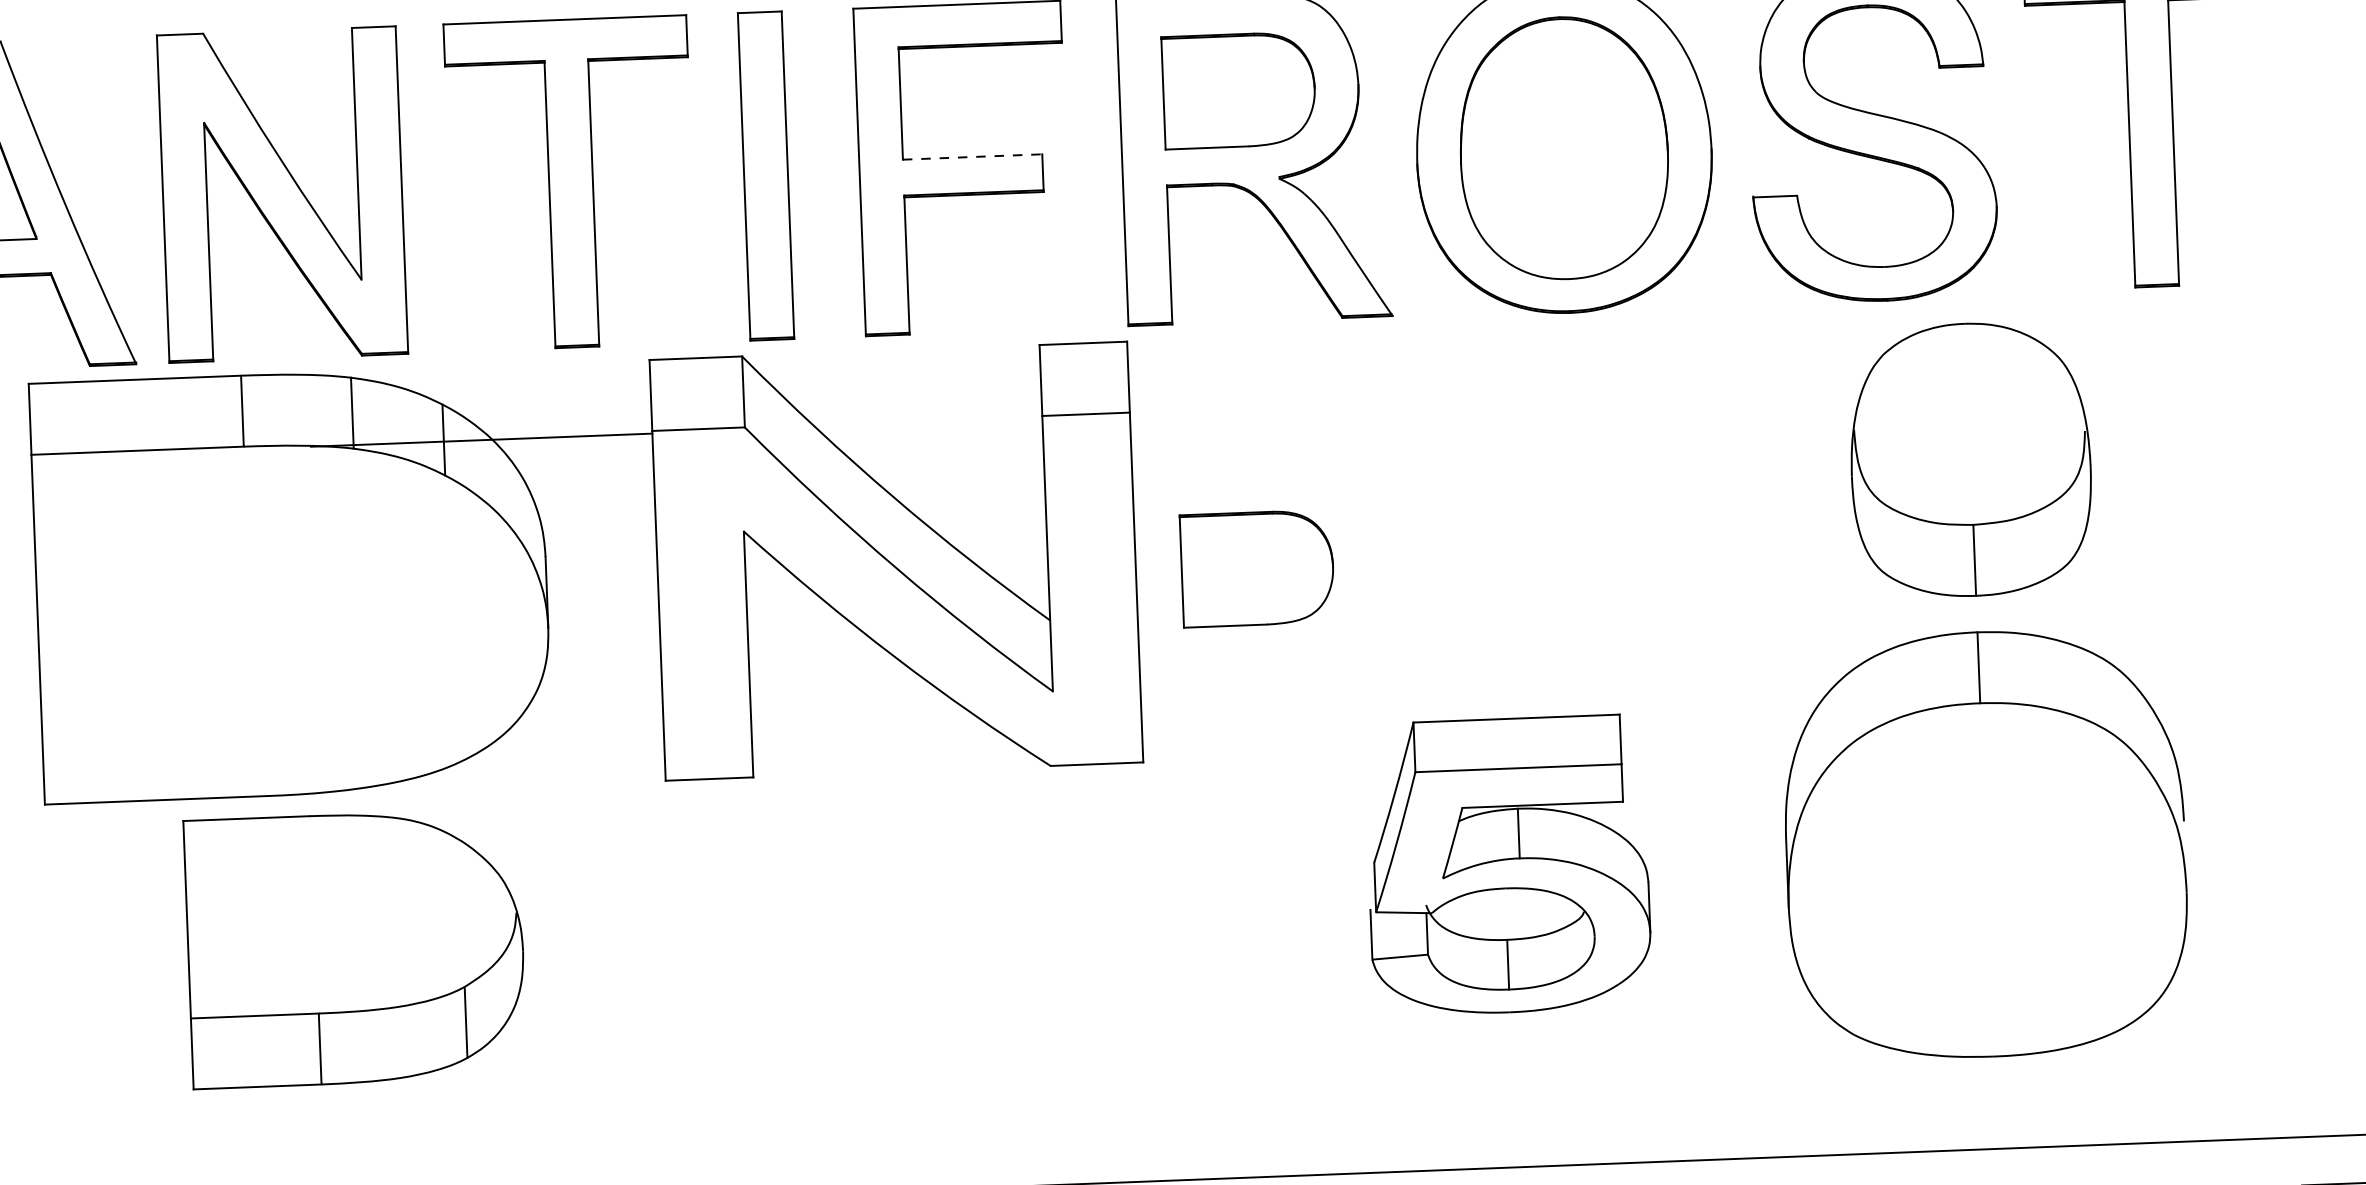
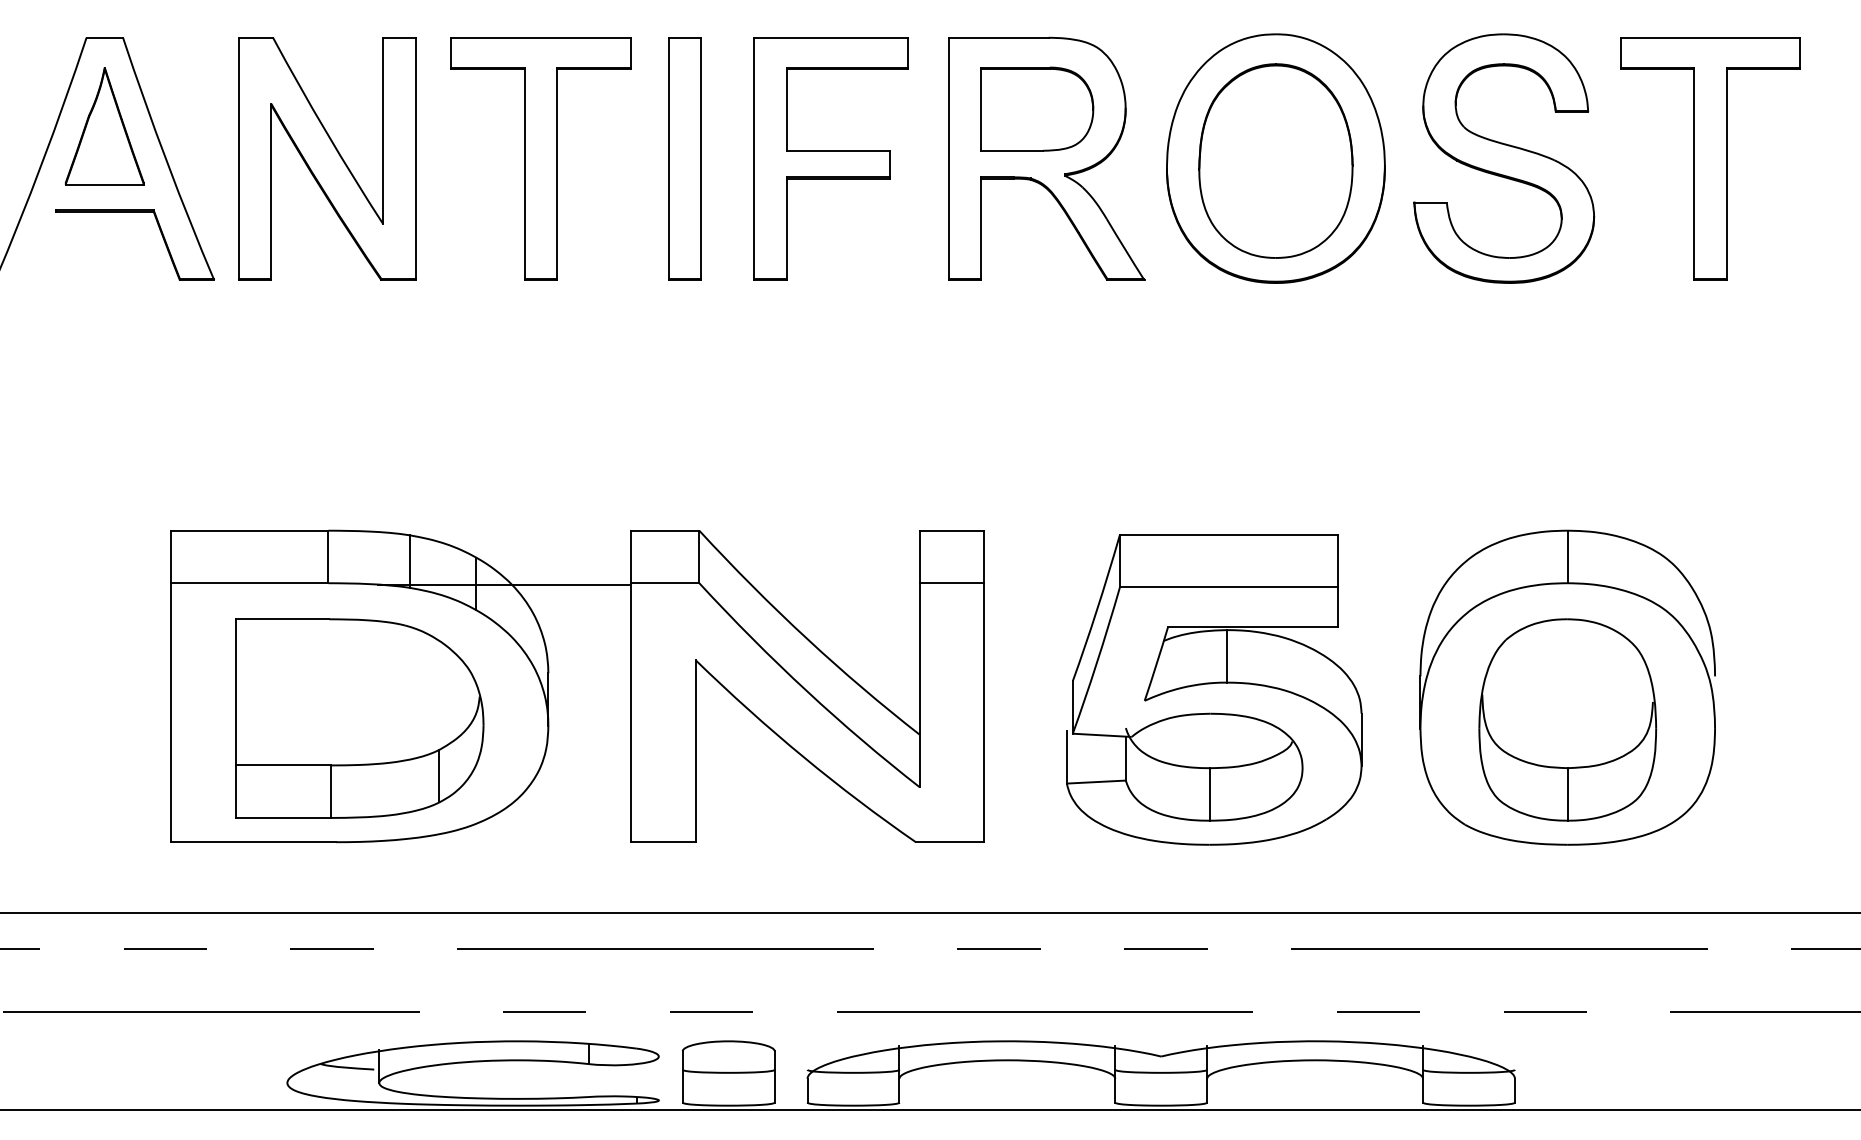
line: (972, 156) -> (838, 150), dashed -> solid
part: (1970, 459) -> (1567, 719), moved
part: (1257, 567) -> (1037, 462), removed
part: (546, 574) -> (548, 686), moved
part: (1508, 865) -> (1214, 689), size x1.43

